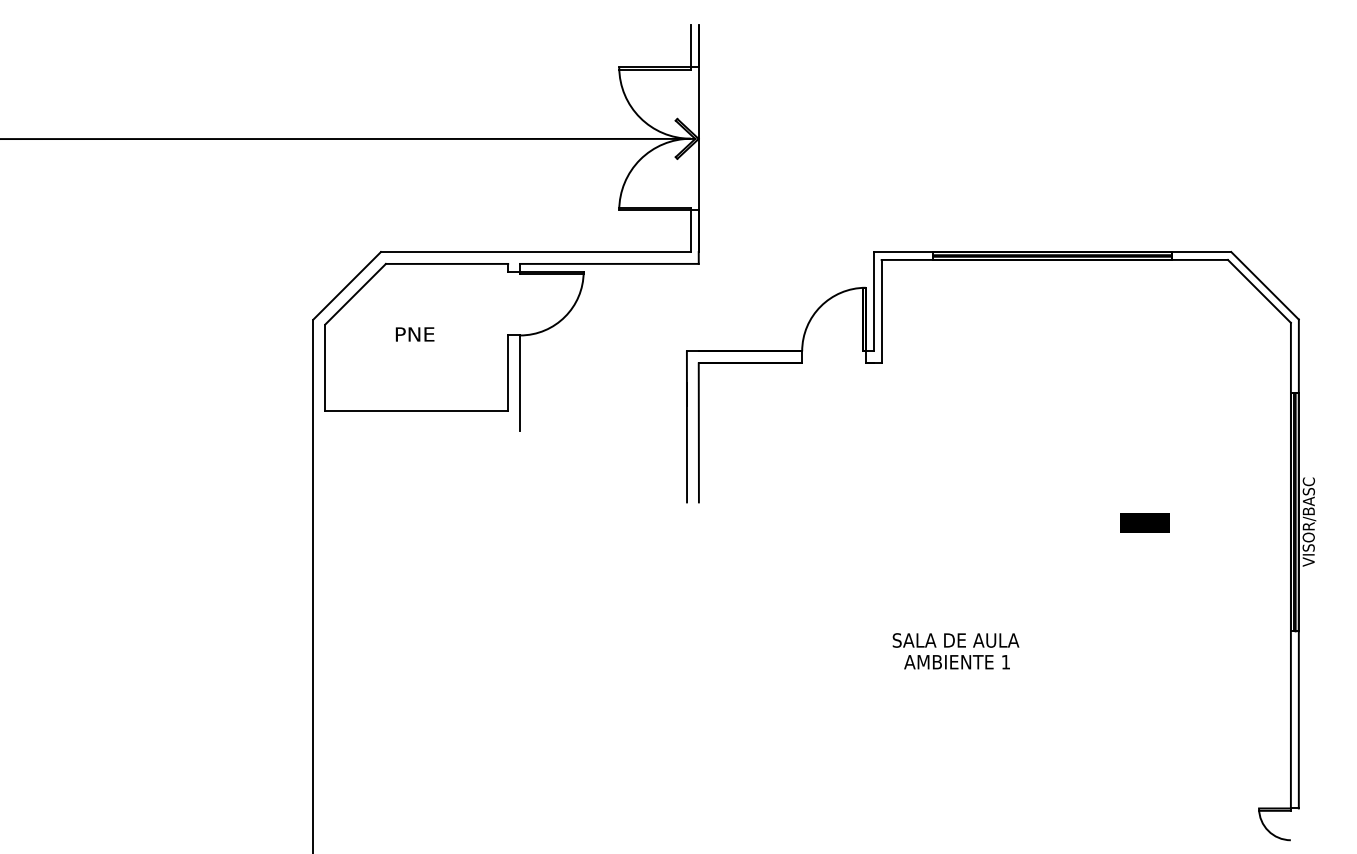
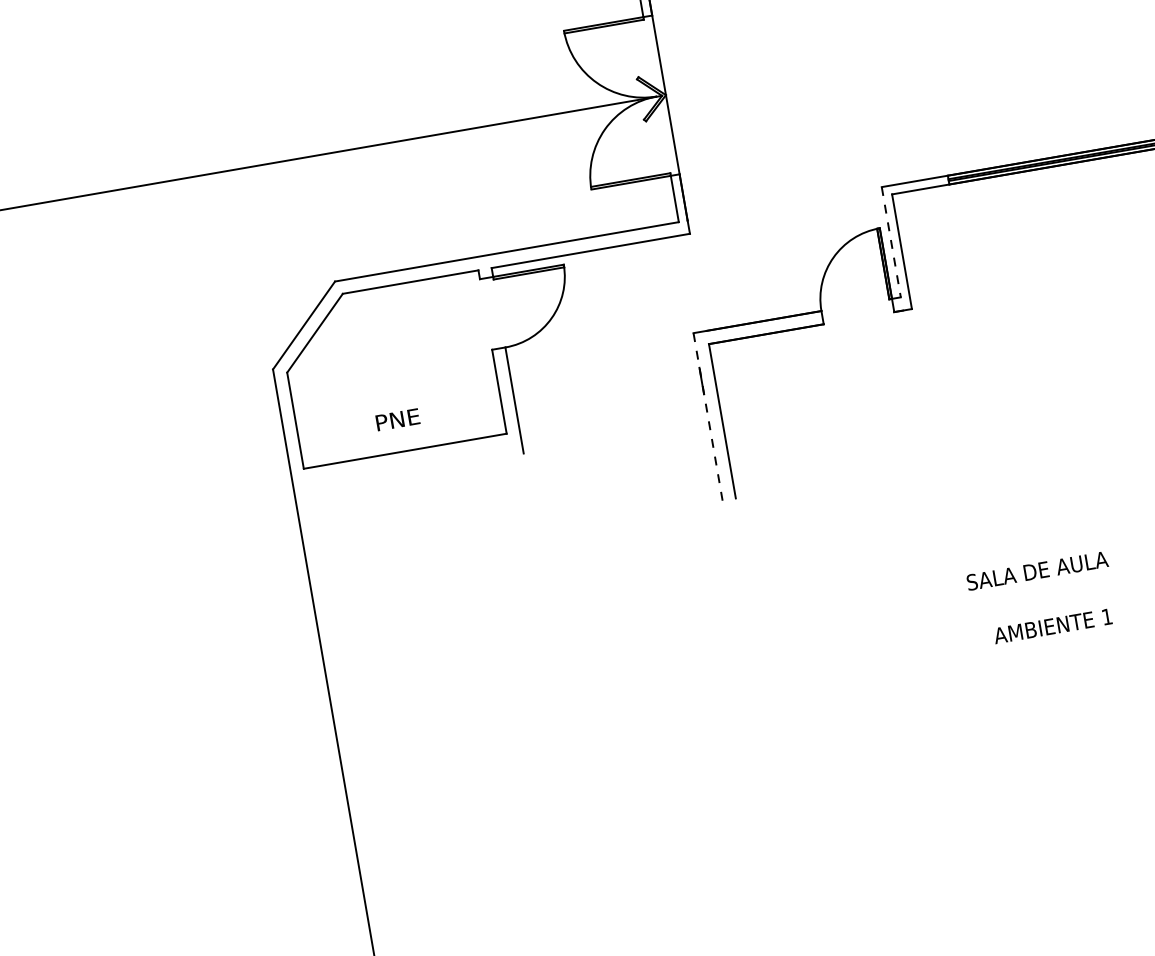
line: (873, 301) -> (891, 242), solid -> dashed
text: (414, 334) -> (397, 419), moved
line: (686, 426) -> (707, 416), solid -> dashed
text: (955, 640) -> (1036, 571), moved

